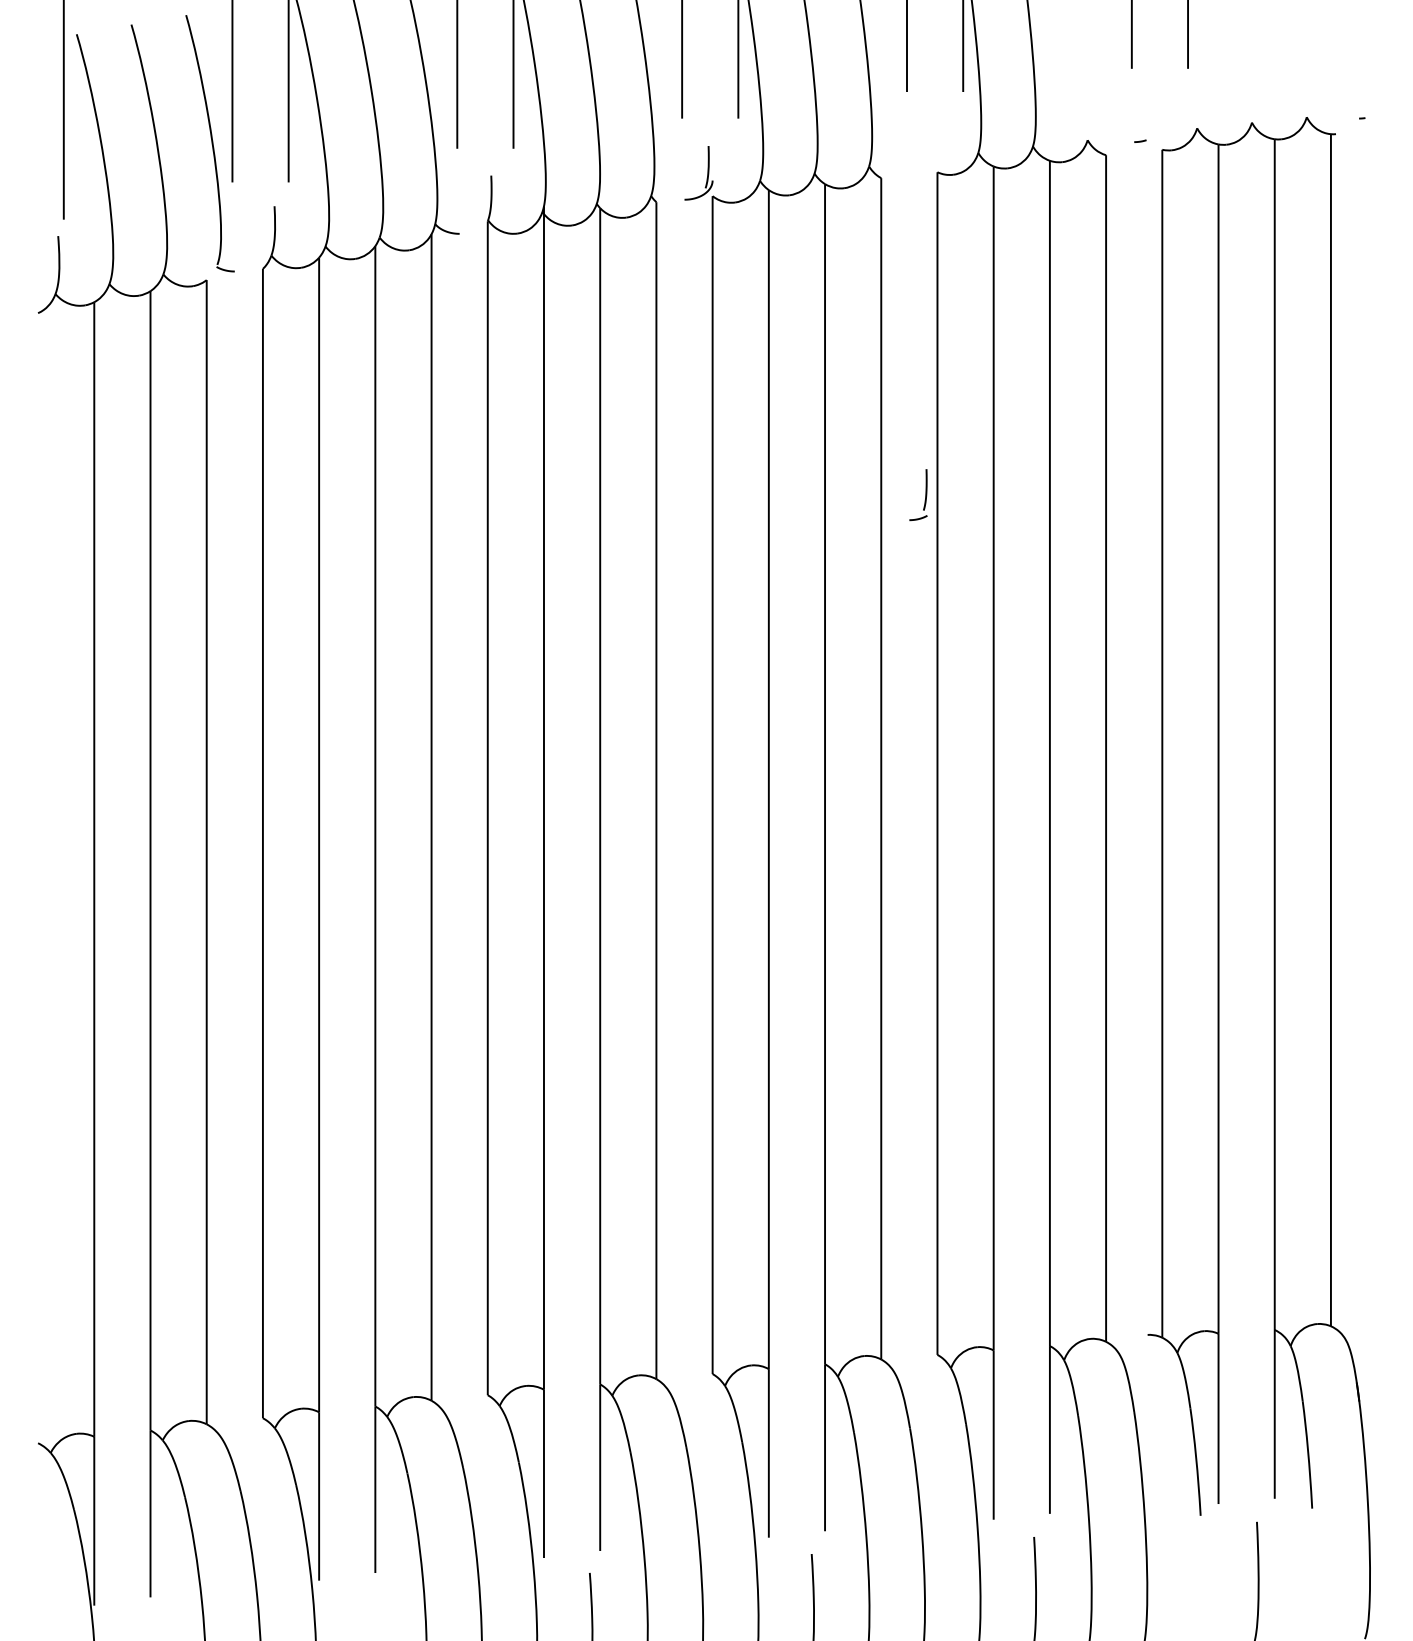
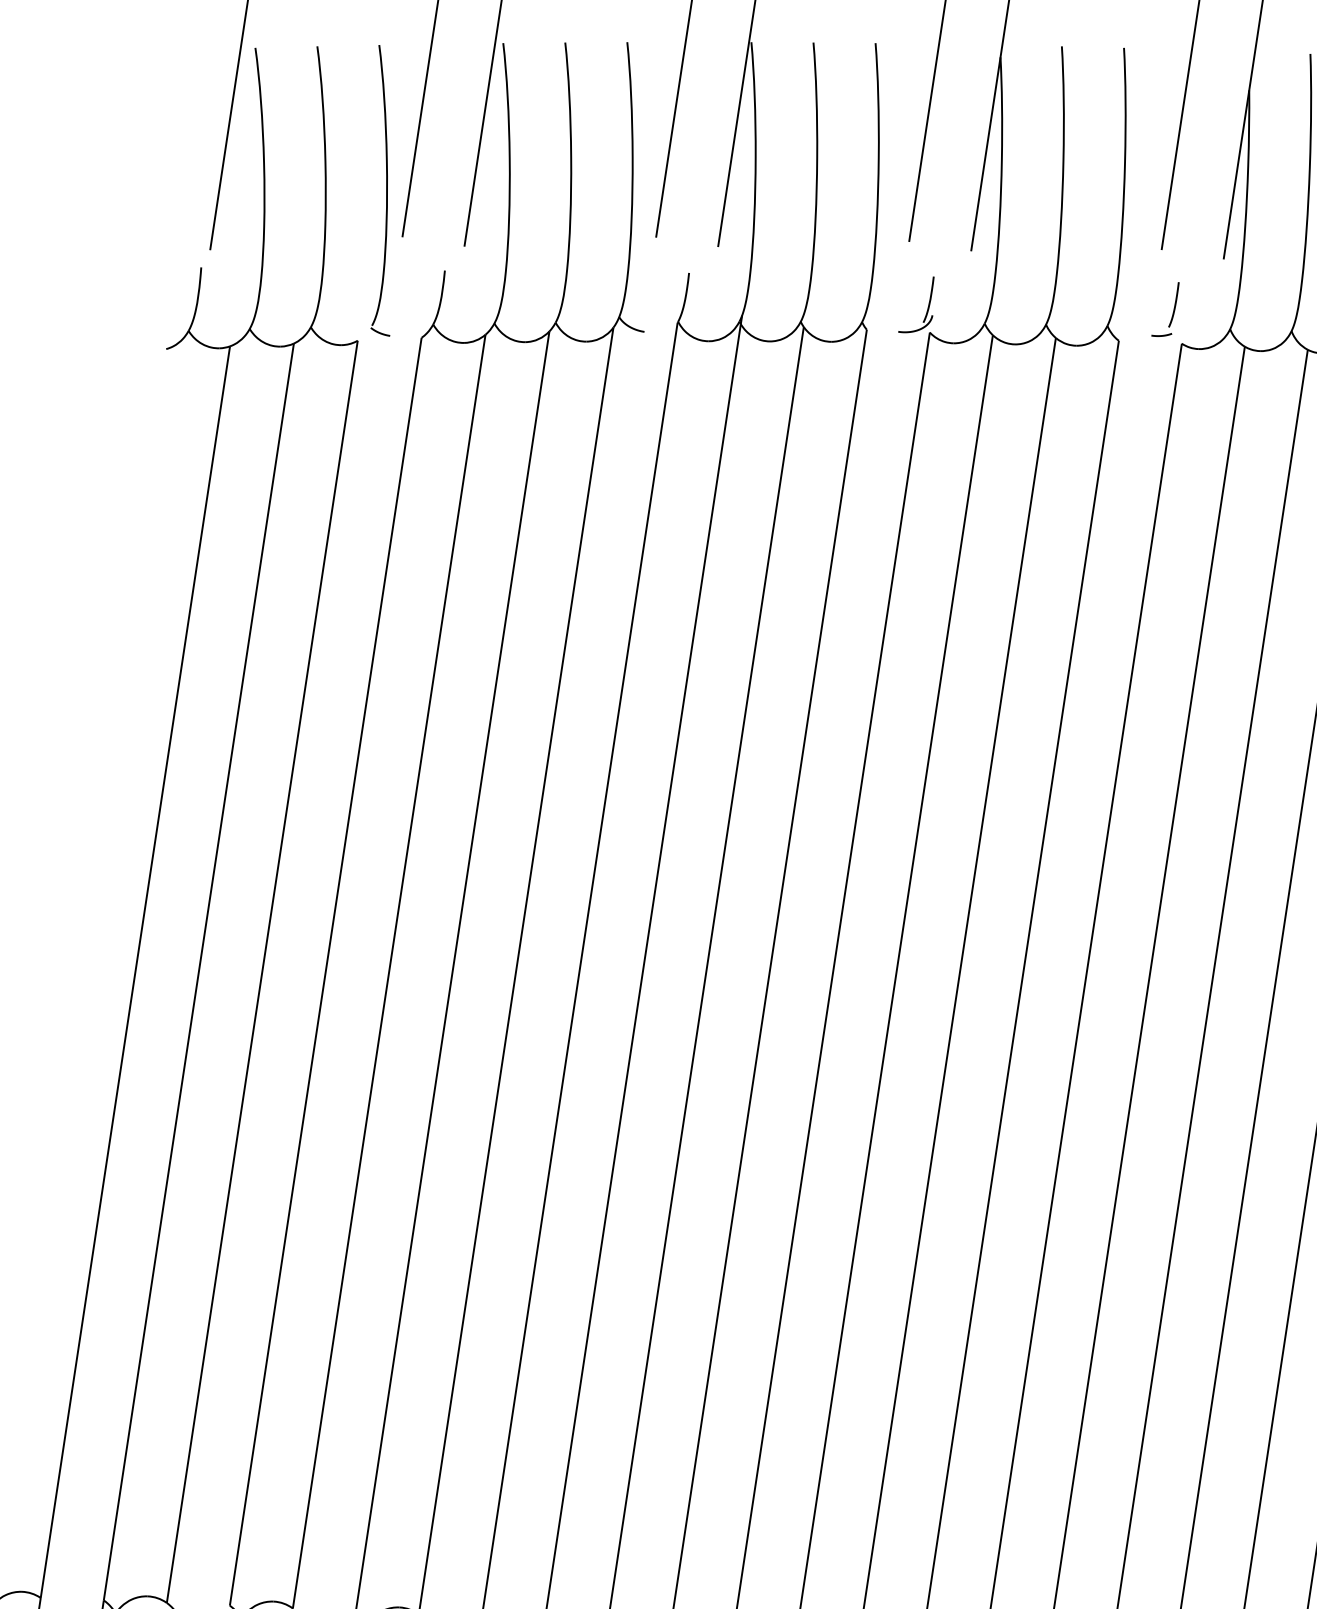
part: (925, 495) -> (1173, 311), moved

